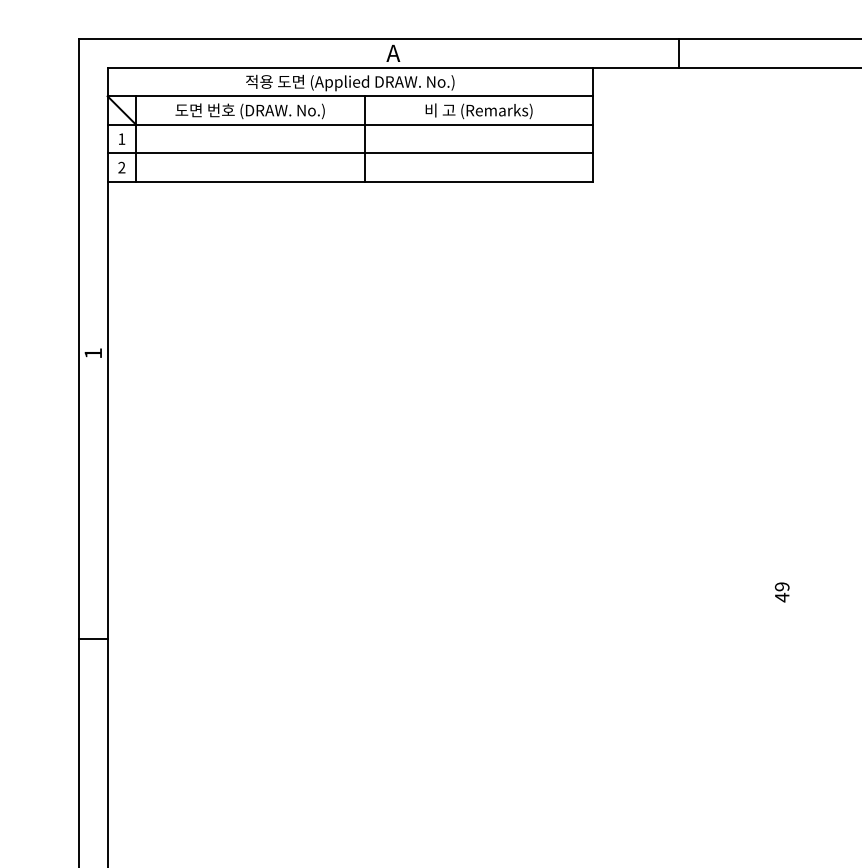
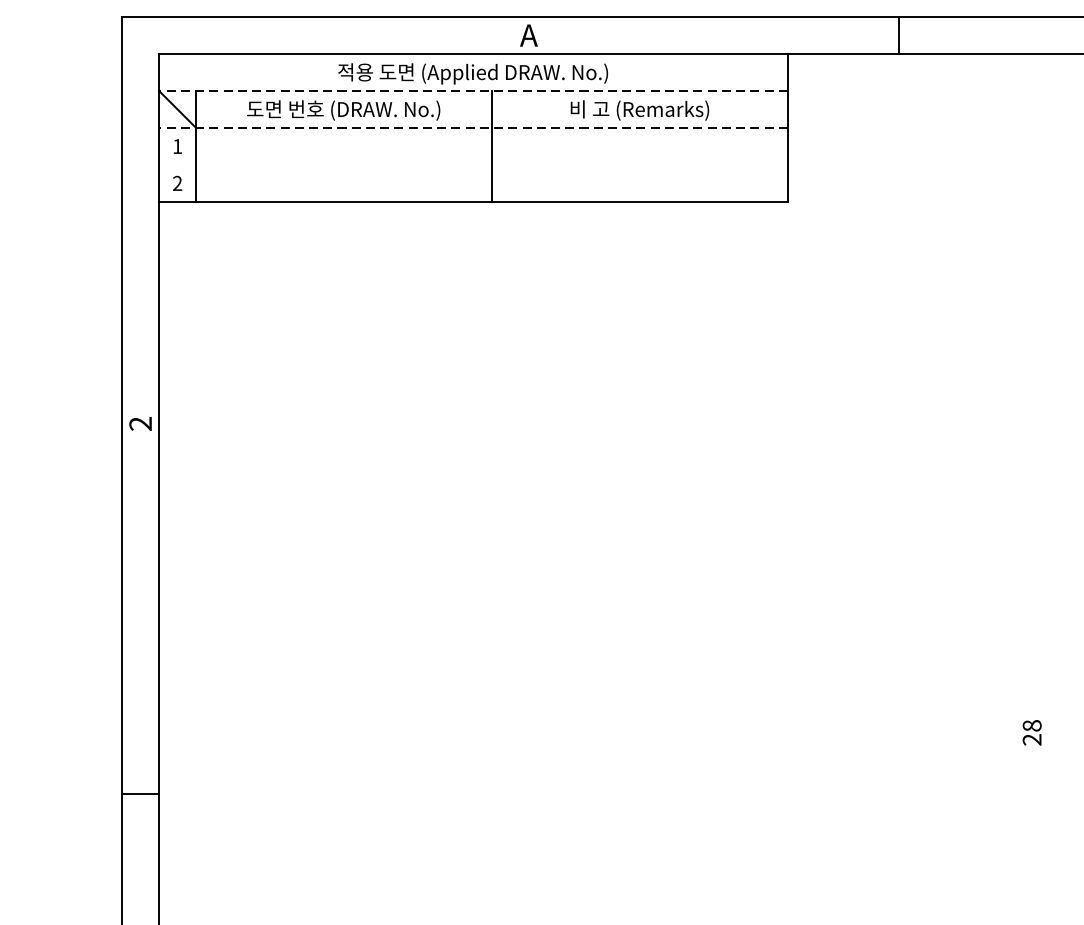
line: (350, 96) -> (473, 91), solid -> dashed
line: (350, 124) -> (473, 127), solid -> dashed
line: (350, 153) -> (473, 165), removed
text: (92, 353) -> (139, 423), 1 -> 2
text: (782, 592) -> (1032, 733), 49 -> 28

